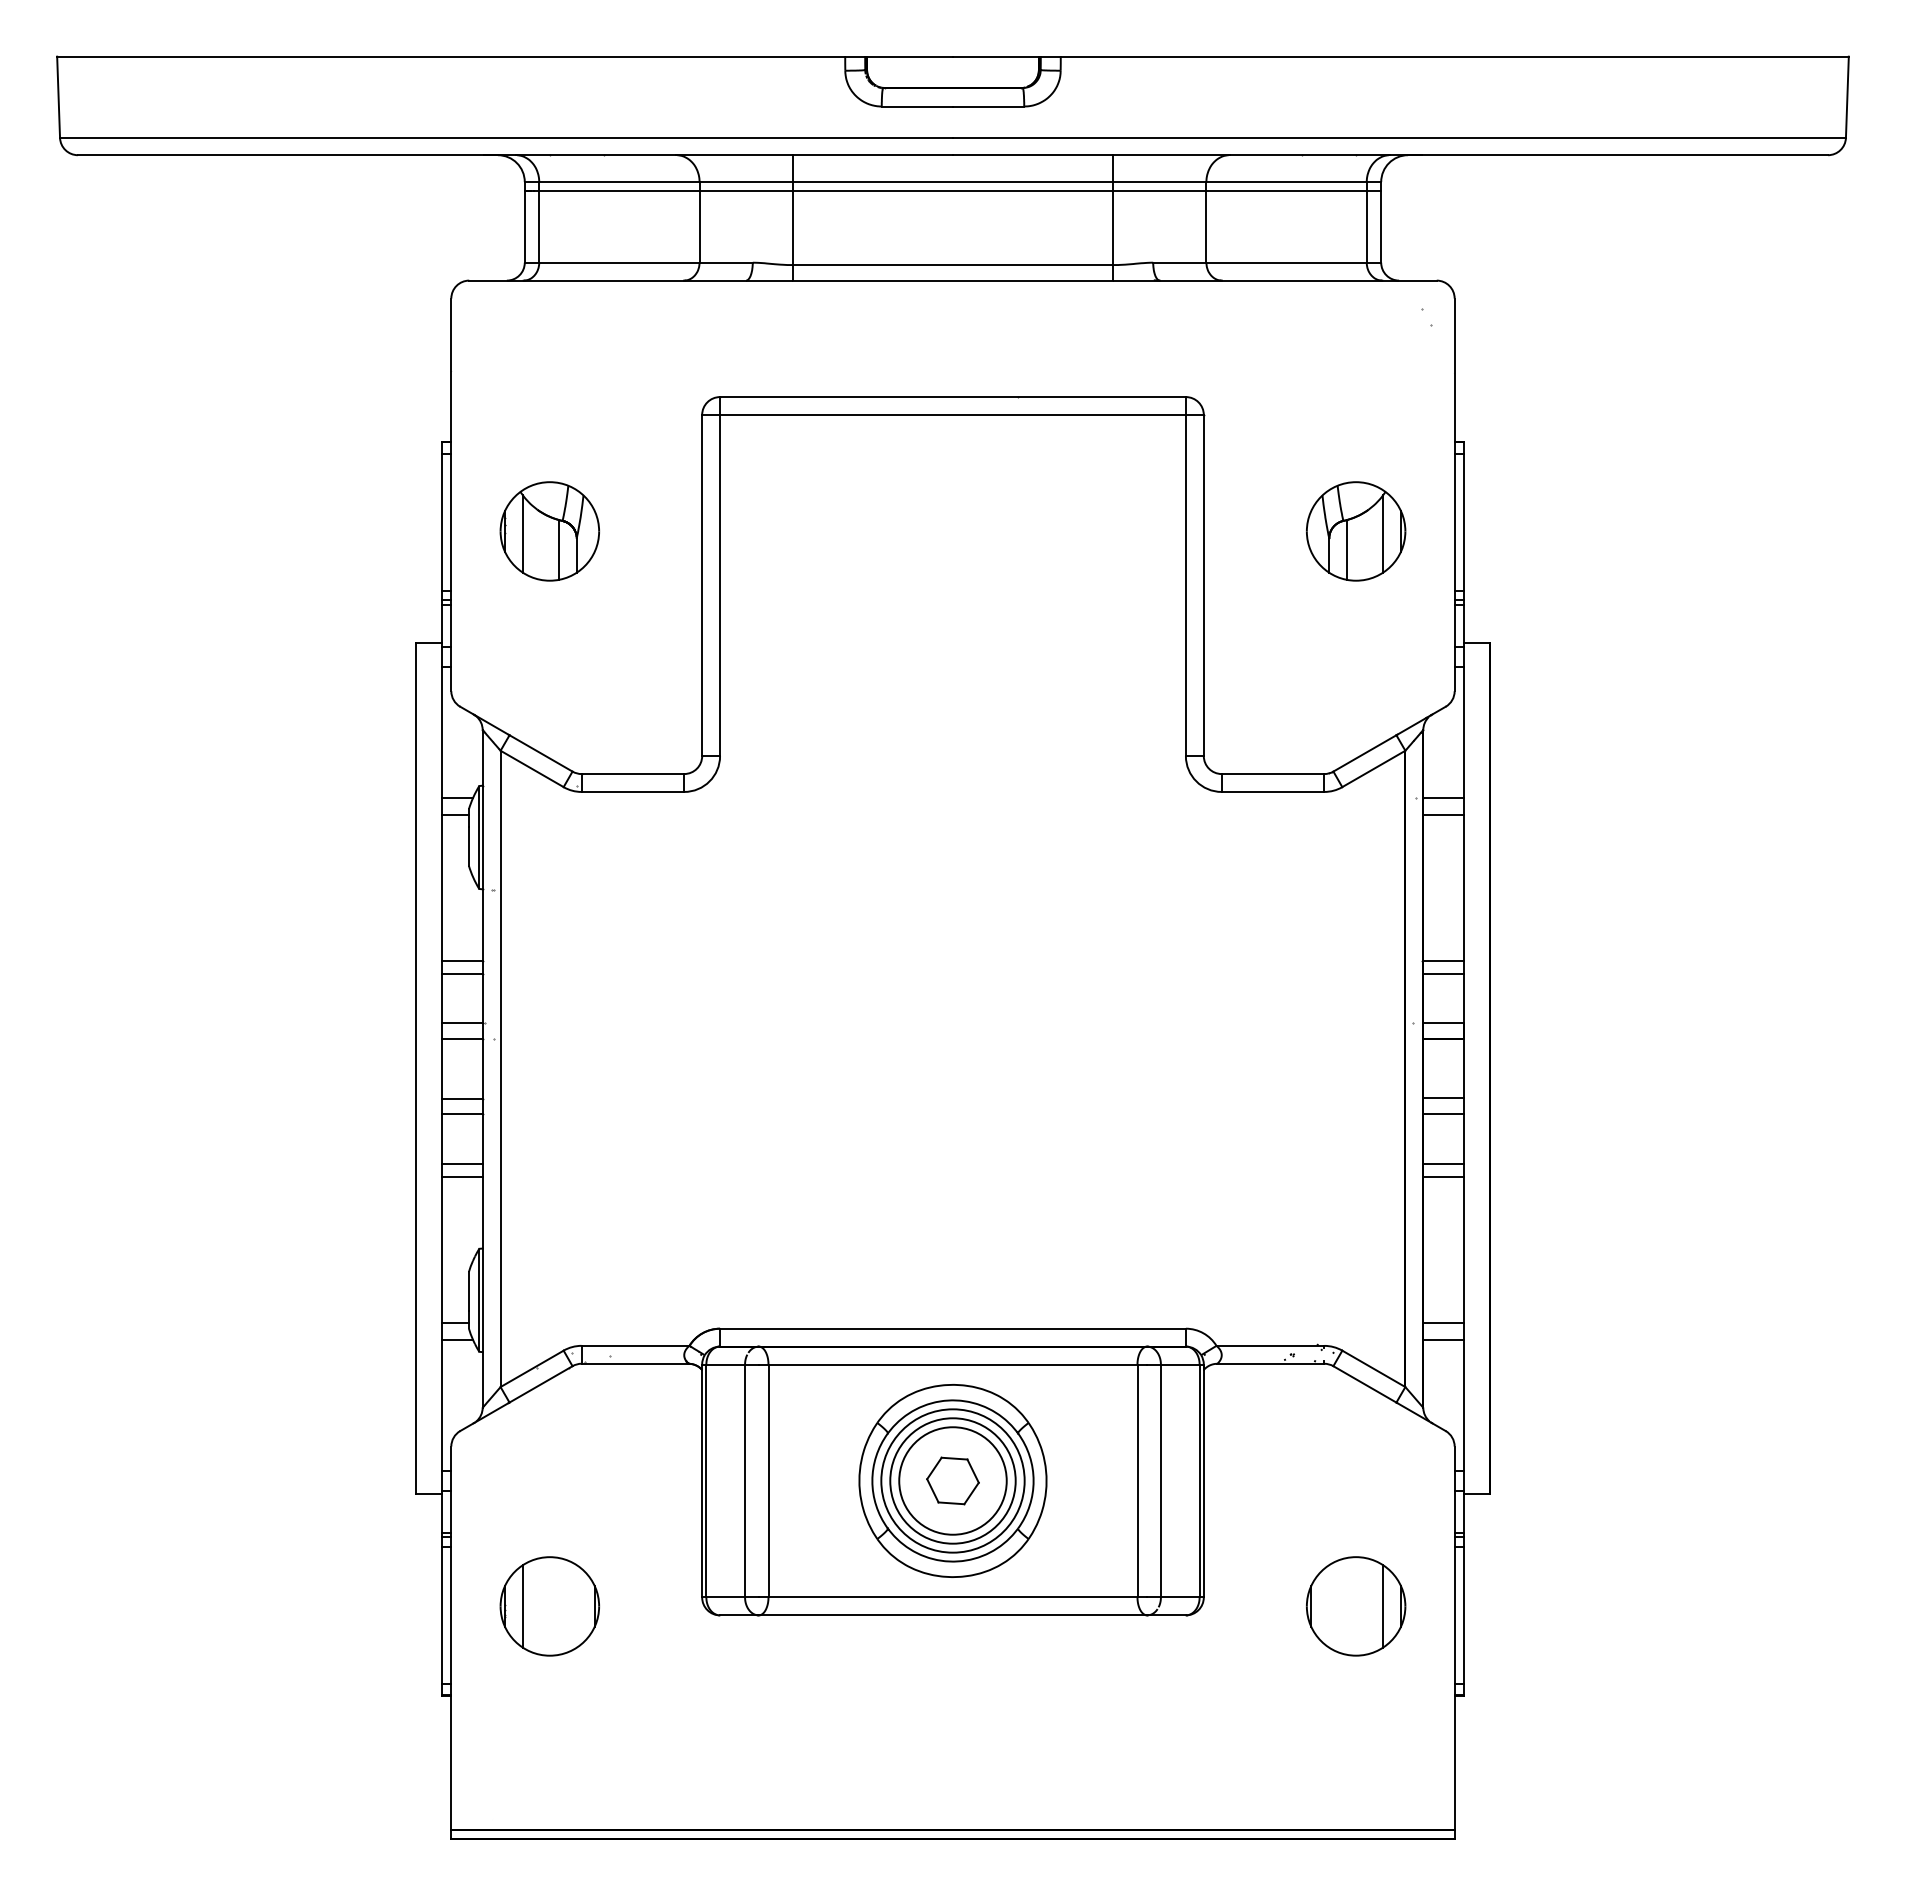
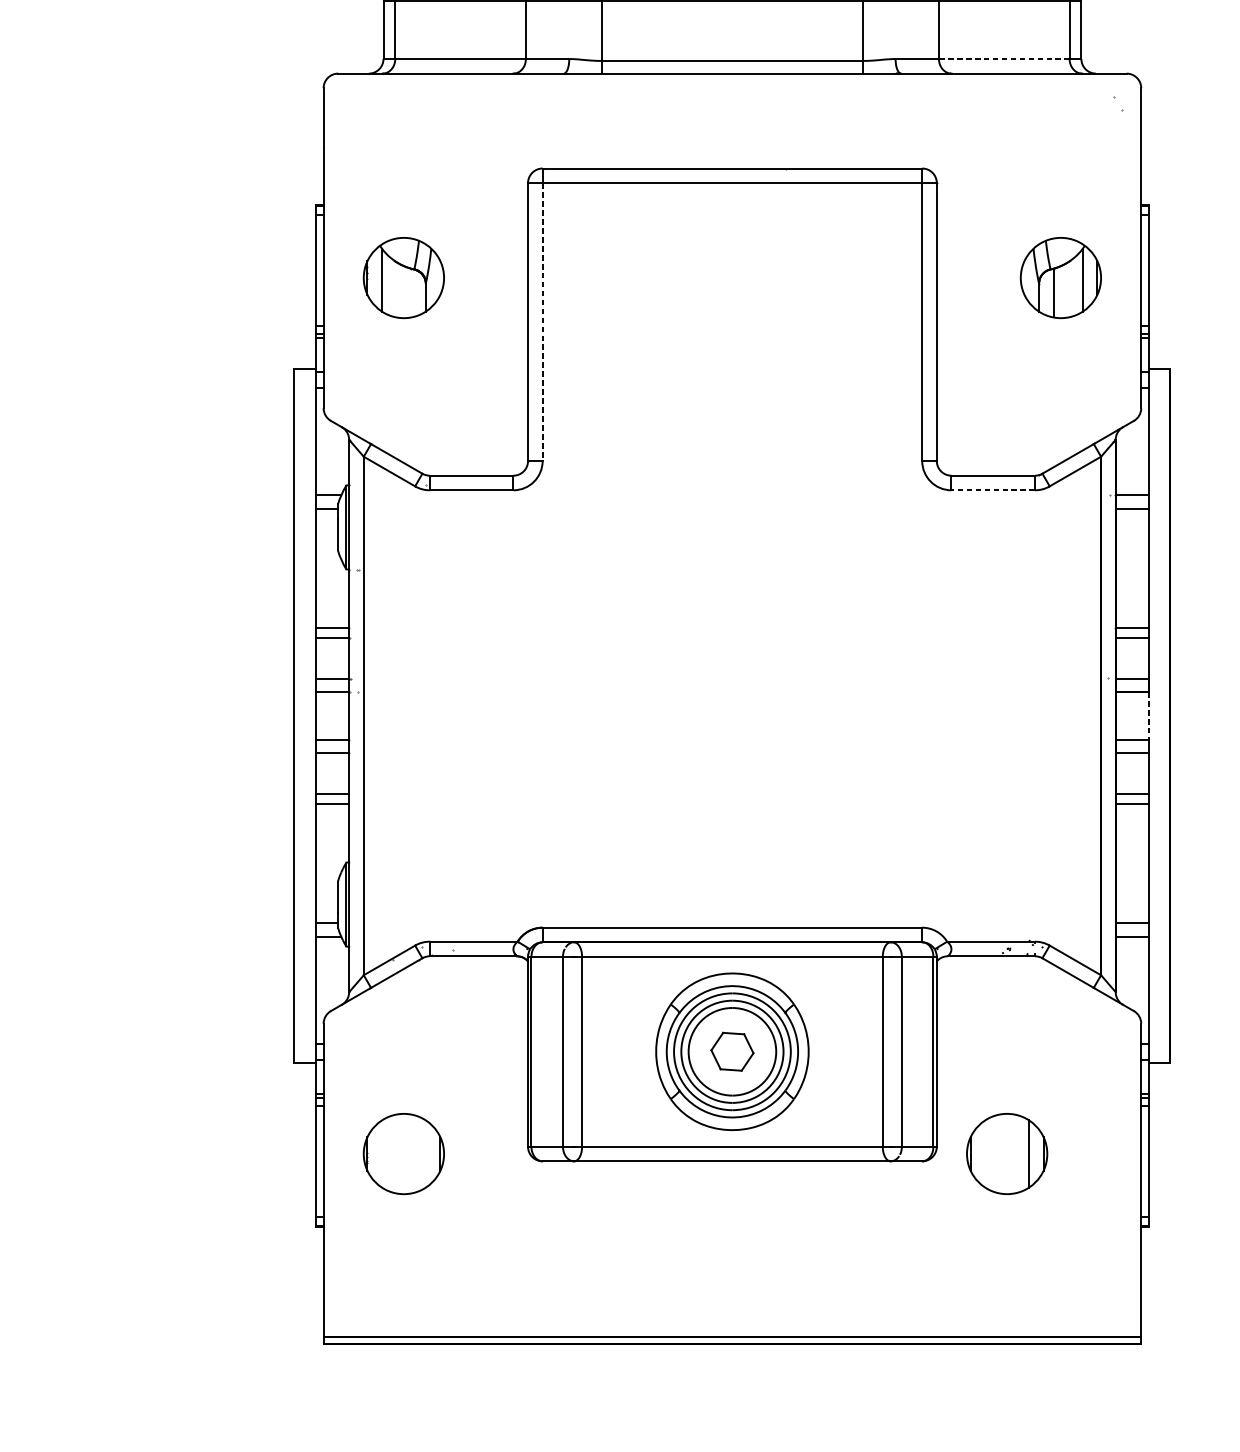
line: (1287, 262) -> (1005, 58), solid -> dashed
line: (558, 549) -> (410, 292), removed
line: (720, 585) -> (542, 322), solid -> dashed
line: (1272, 791) -> (992, 489), solid -> dashed
line: (1463, 1068) -> (1148, 715), solid -> dashed
line: (523, 1606) -> (382, 1154), removed
part: (1356, 1606) -> (1007, 1154), moved

